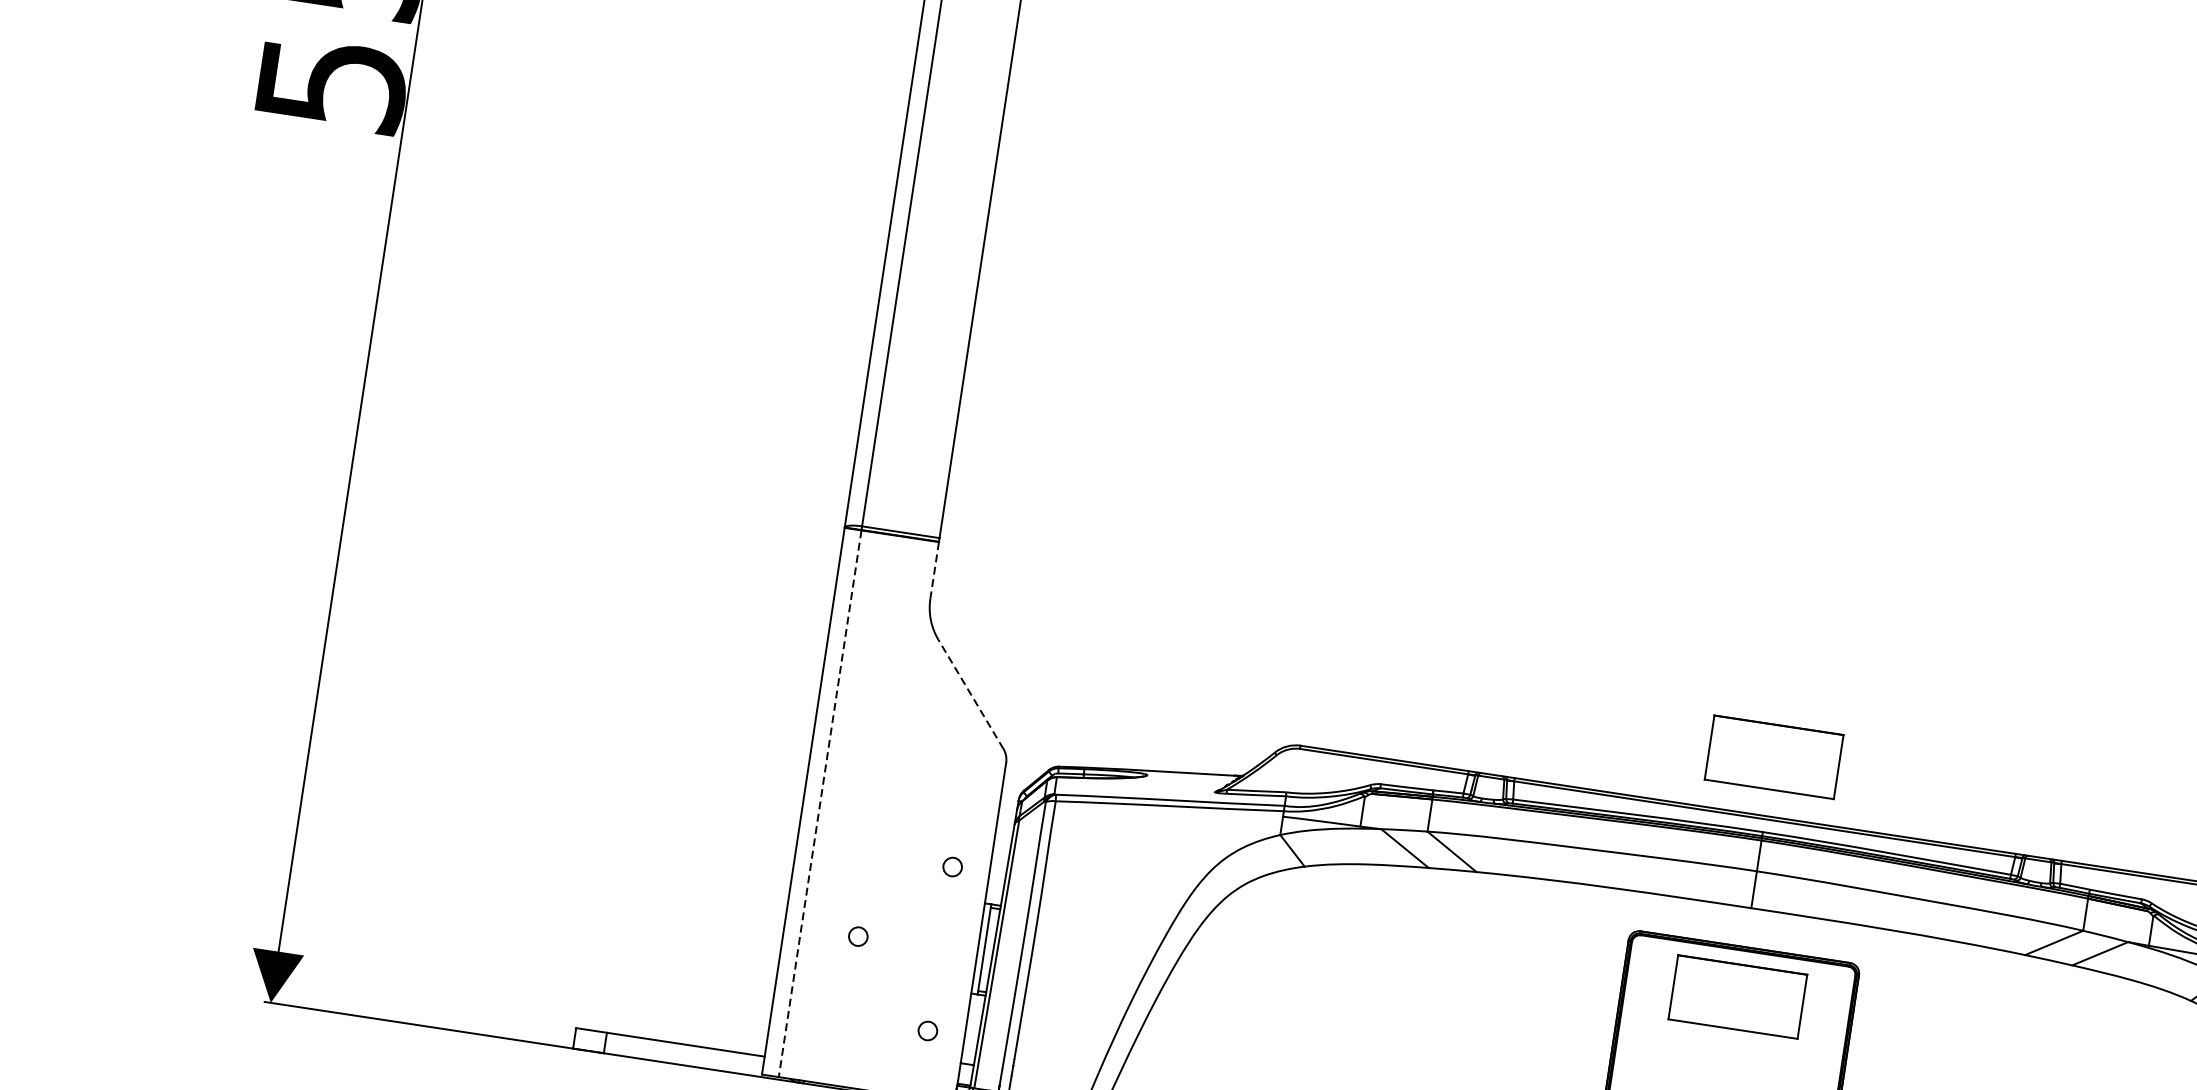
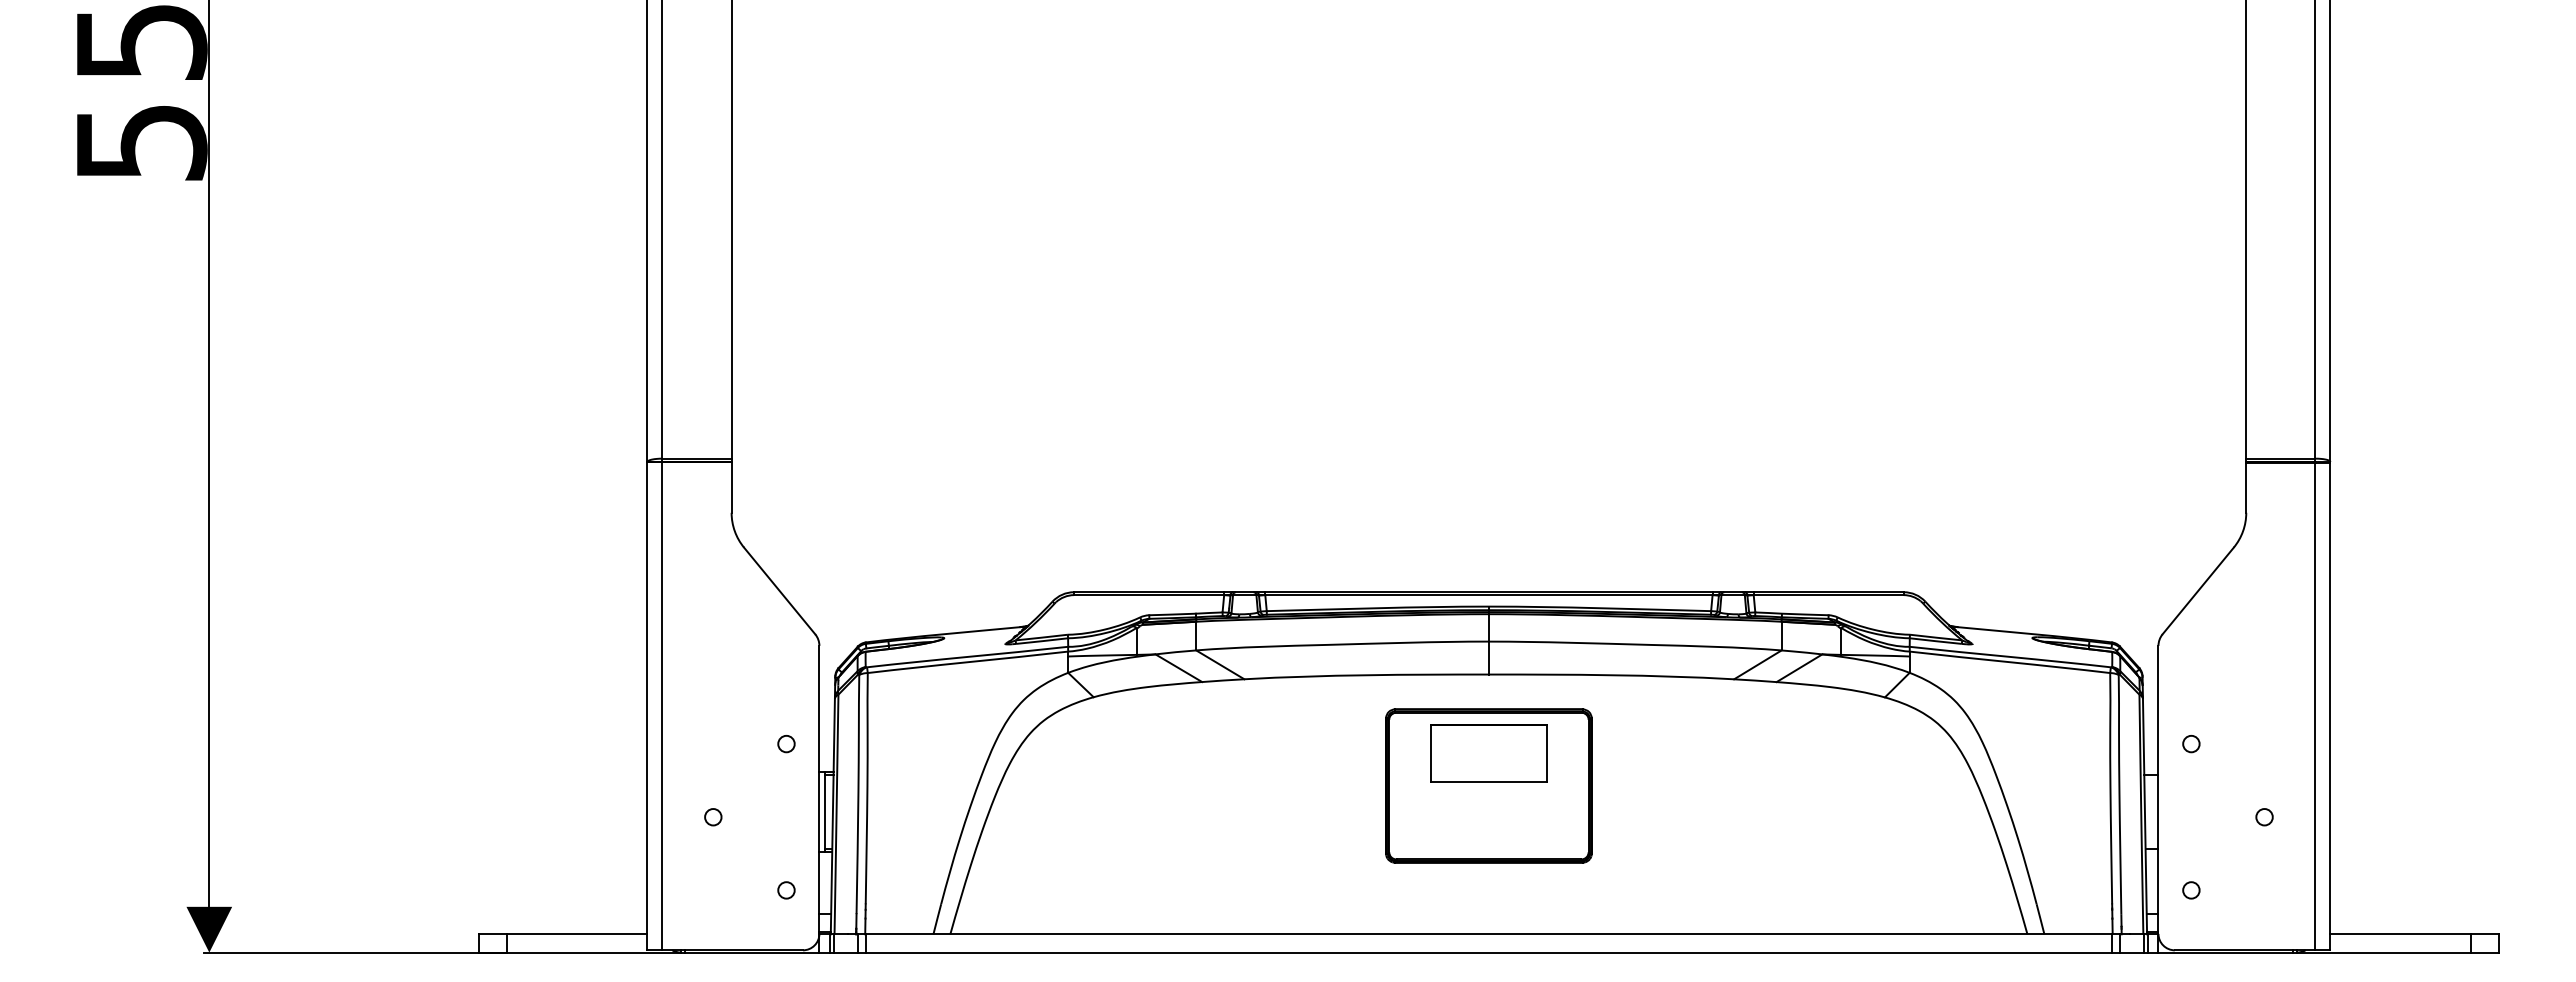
line: (934, 571) -> (731, 488), dashed -> solid
line: (970, 693) -> (779, 590), dashed -> solid
part: (1773, 756) -> (1488, 539), removed
line: (820, 803) -> (662, 706), dashed -> solid

